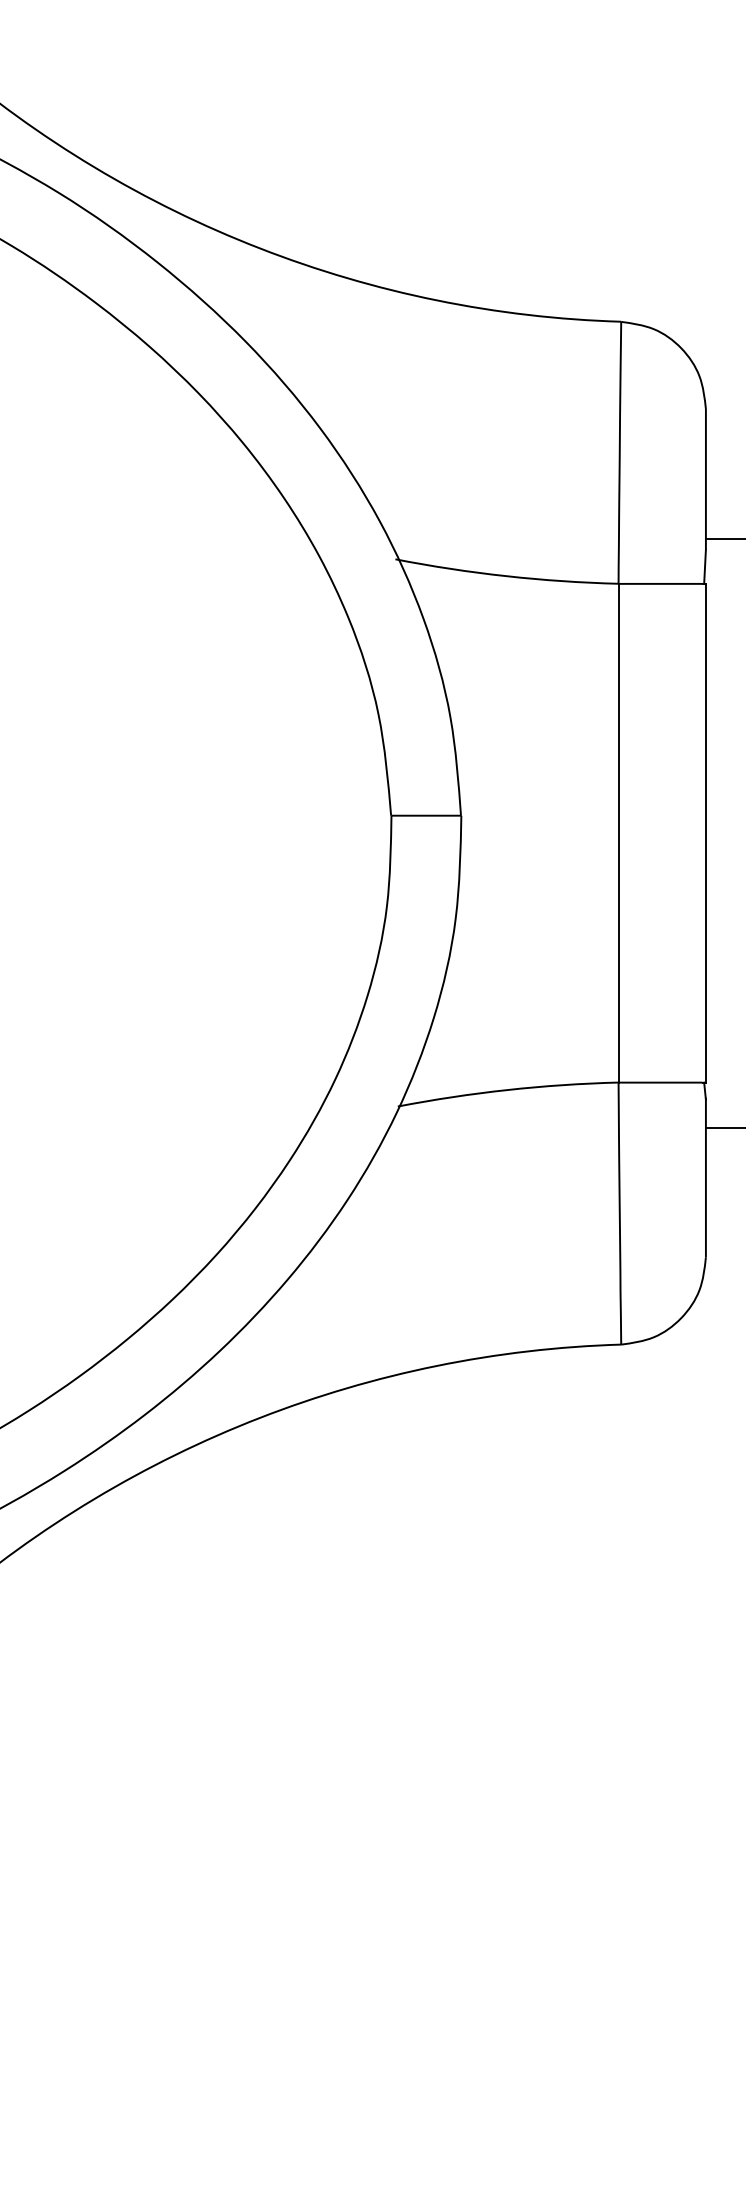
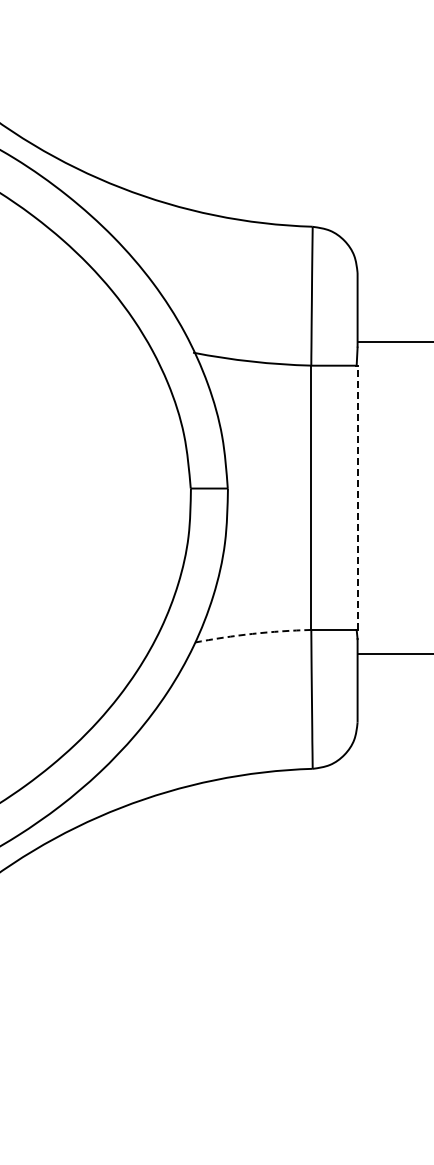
line: (705, 832) -> (357, 497), solid -> dashed
arc: (507, 1089) -> (252, 633), solid -> dashed

